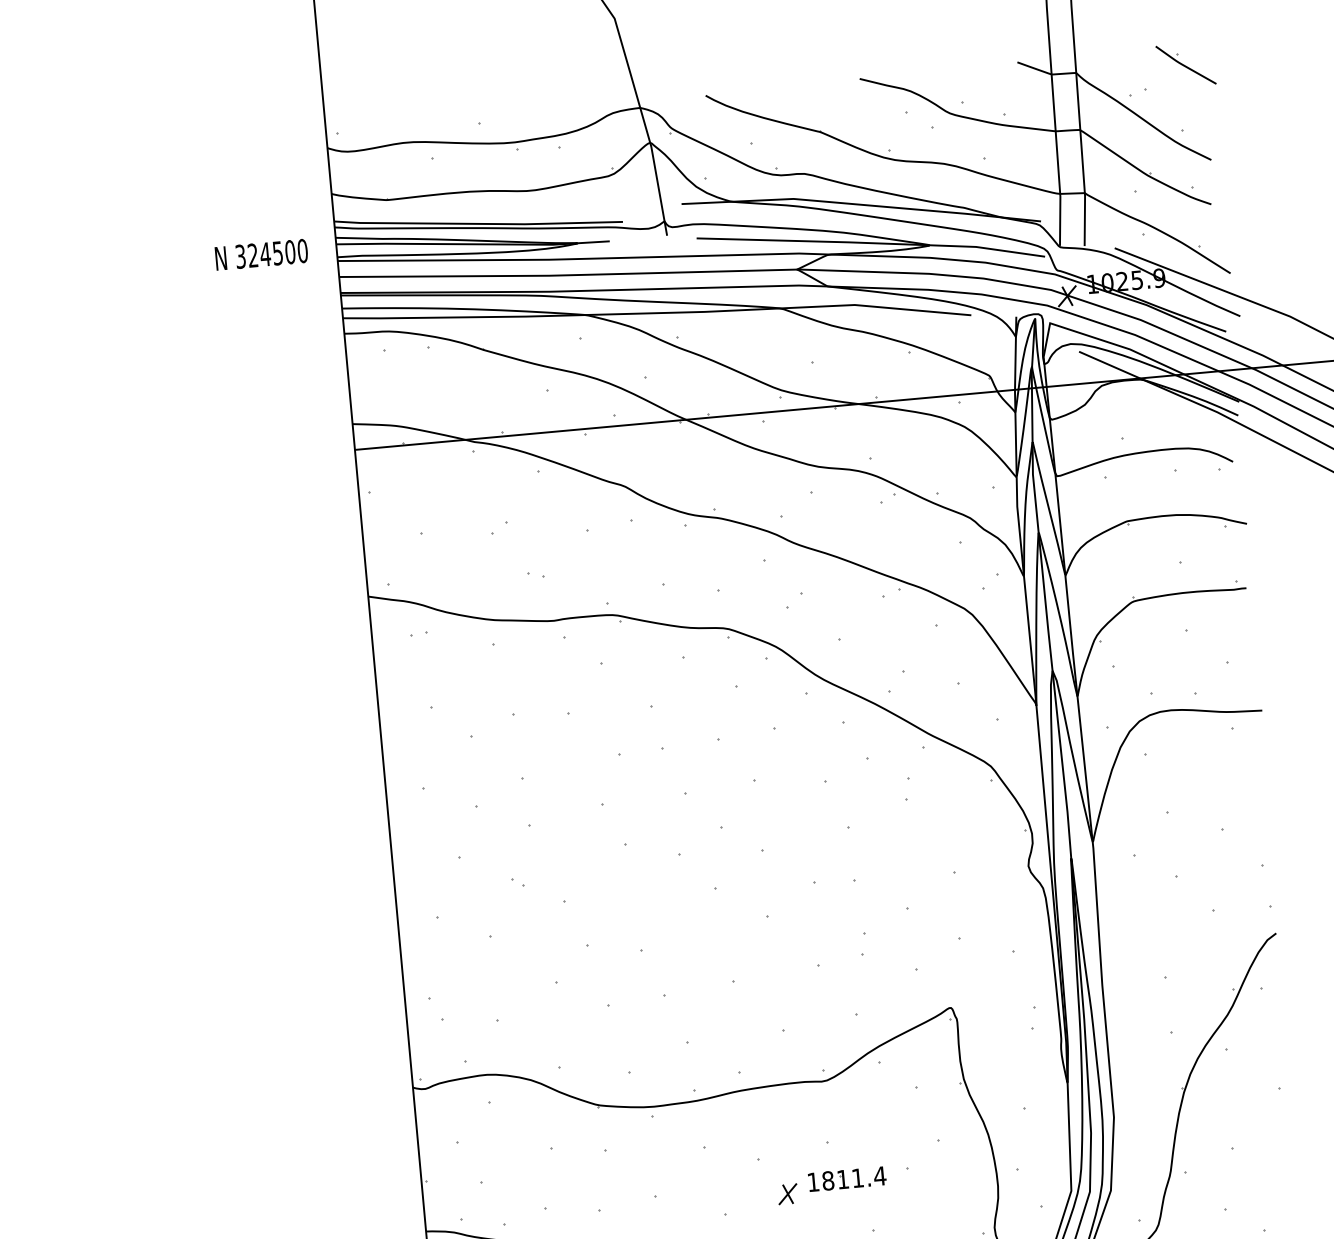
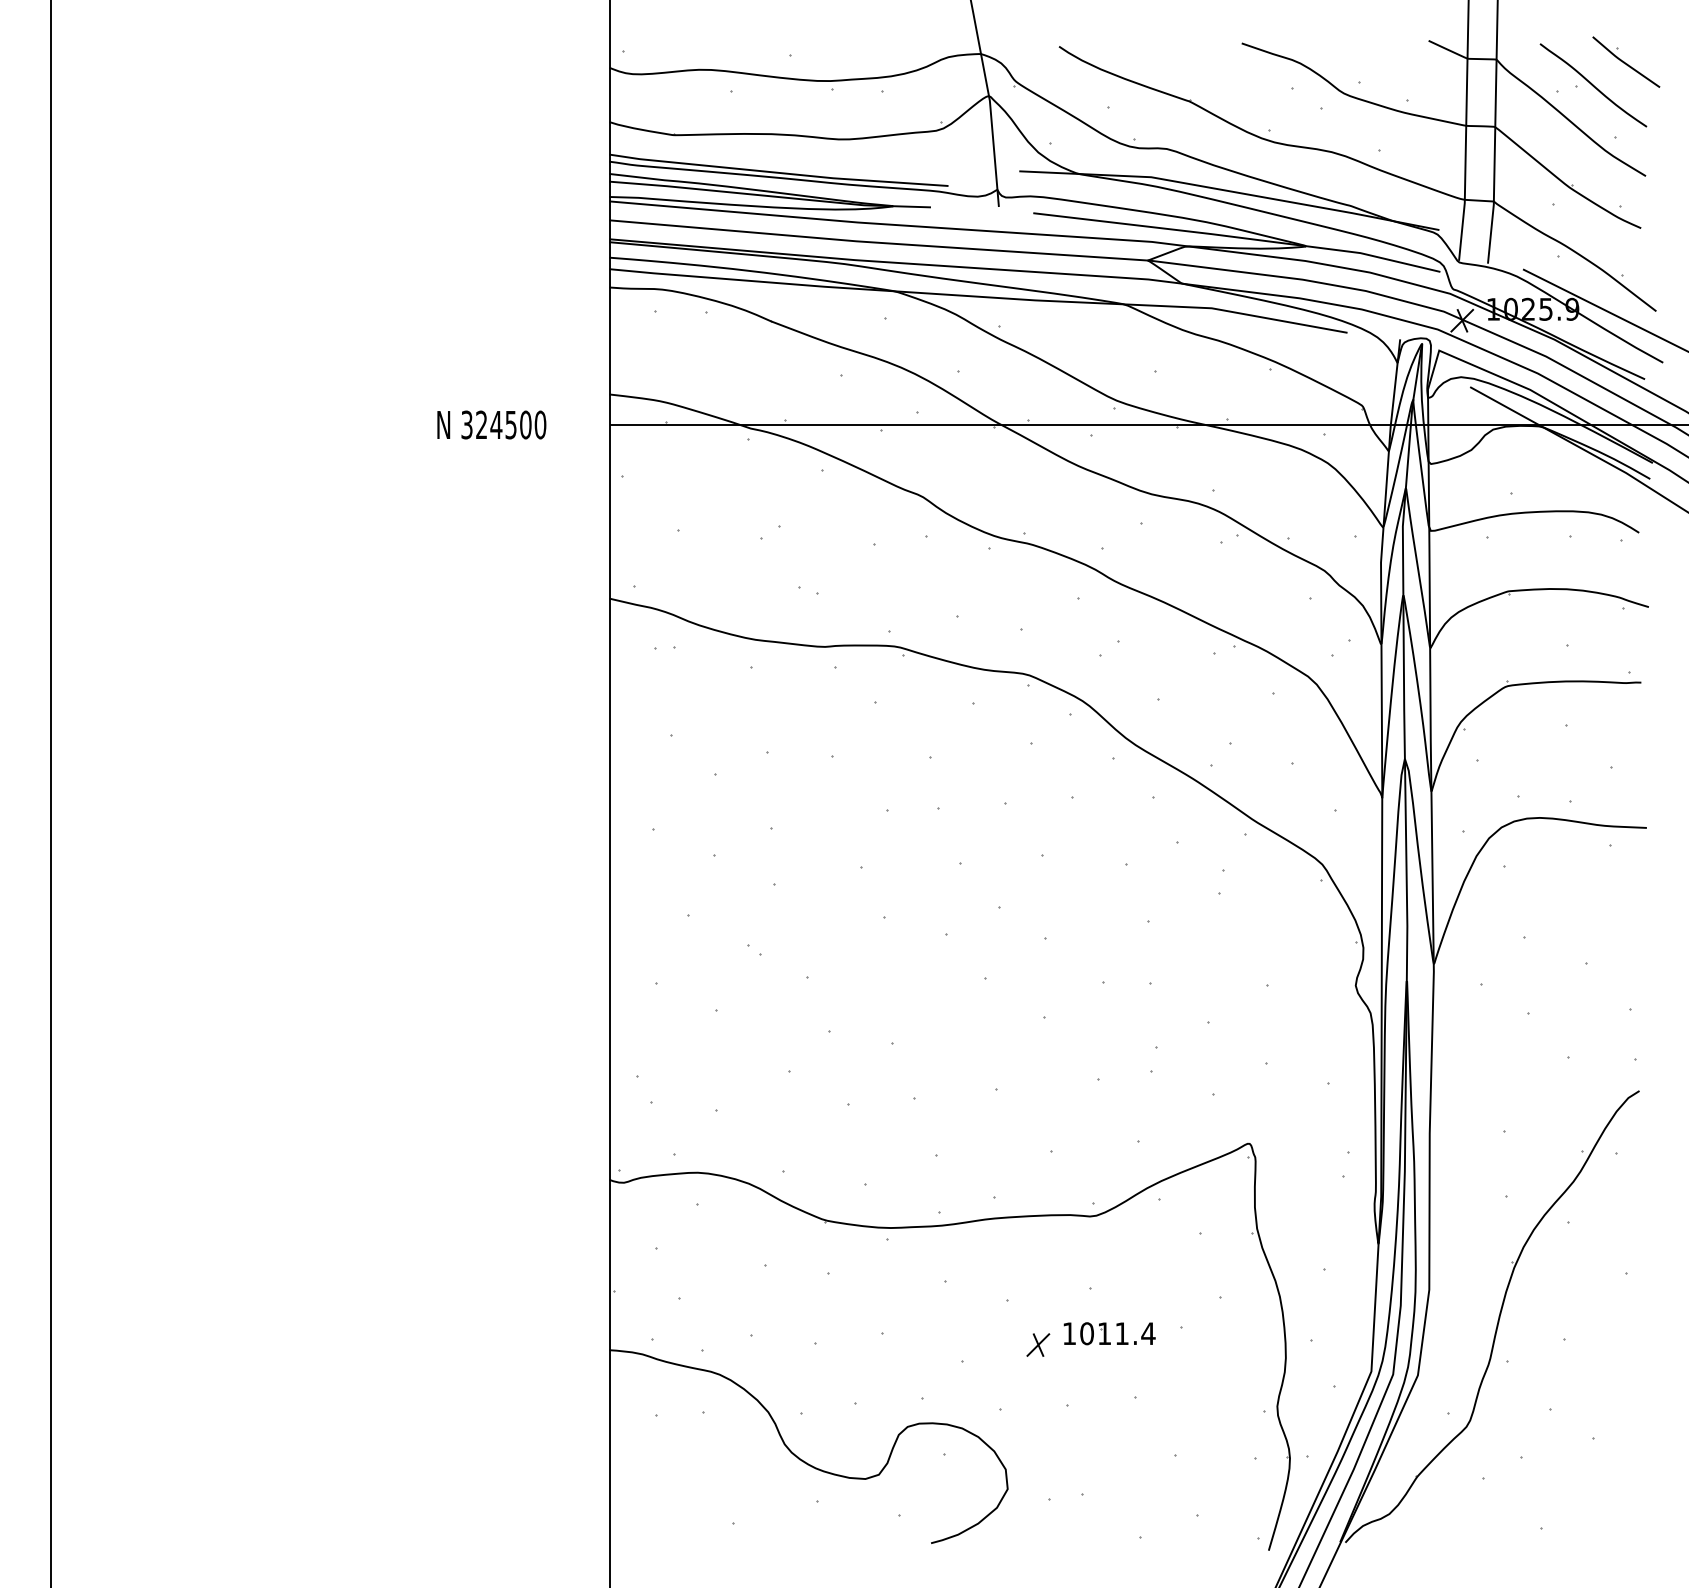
curve: (1160, 87) -> (1593, 85), added
text: (261, 254) -> (491, 424), moved
text: (827, 1180) -> (1086, 1333), 1811.4 -> 1011.4

